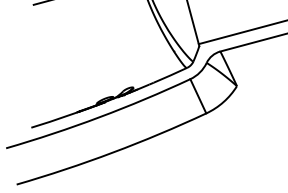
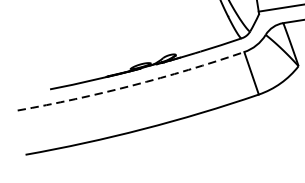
arc: (99, 117) -> (132, 85), solid -> dashed

